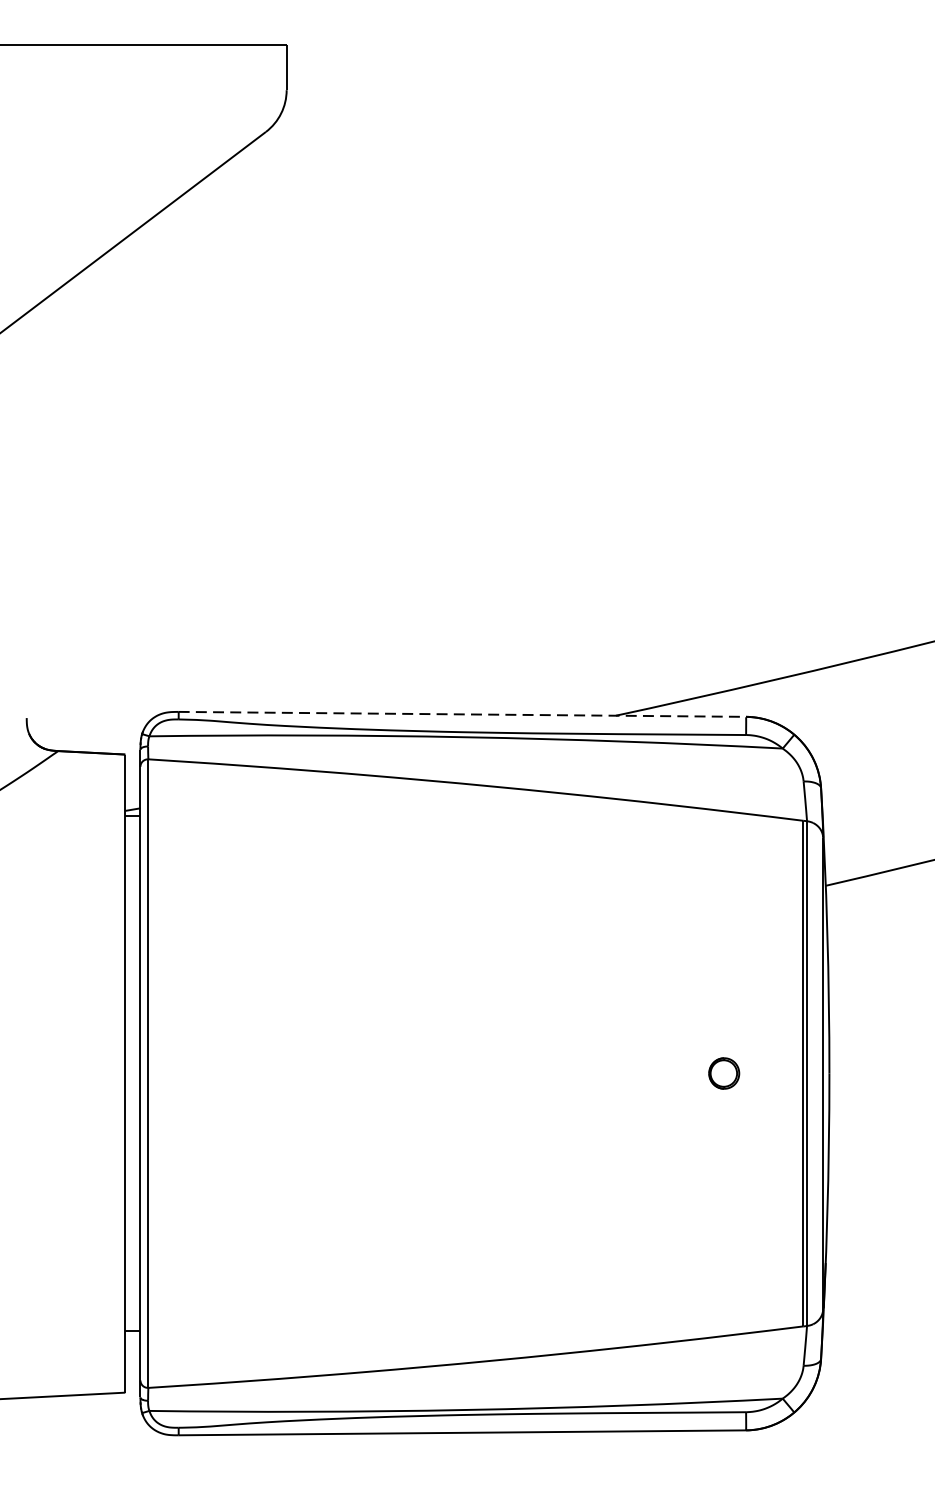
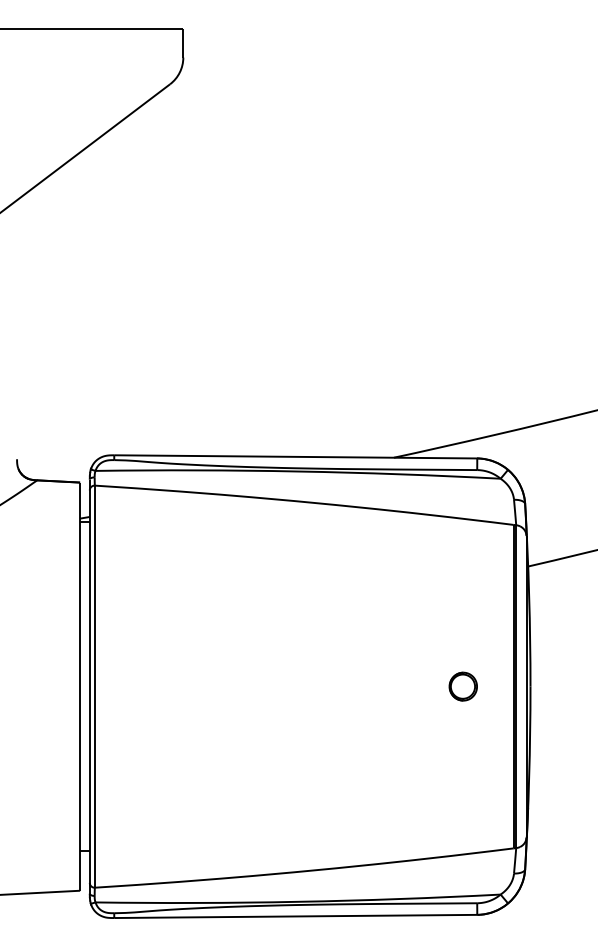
line: (463, 713) -> (296, 456), dashed -> solid
part: (723, 1073) -> (462, 686), size x1.43

